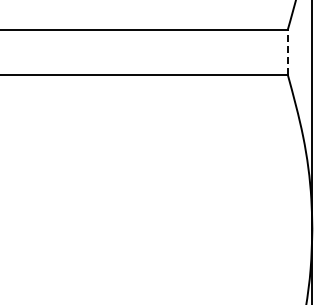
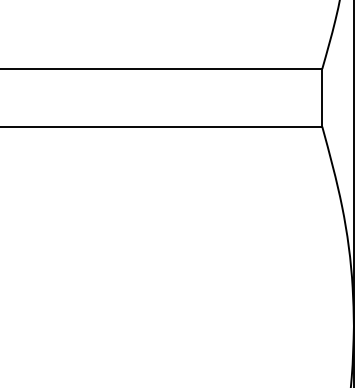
line: (287, 51) -> (321, 96), dashed -> solid

